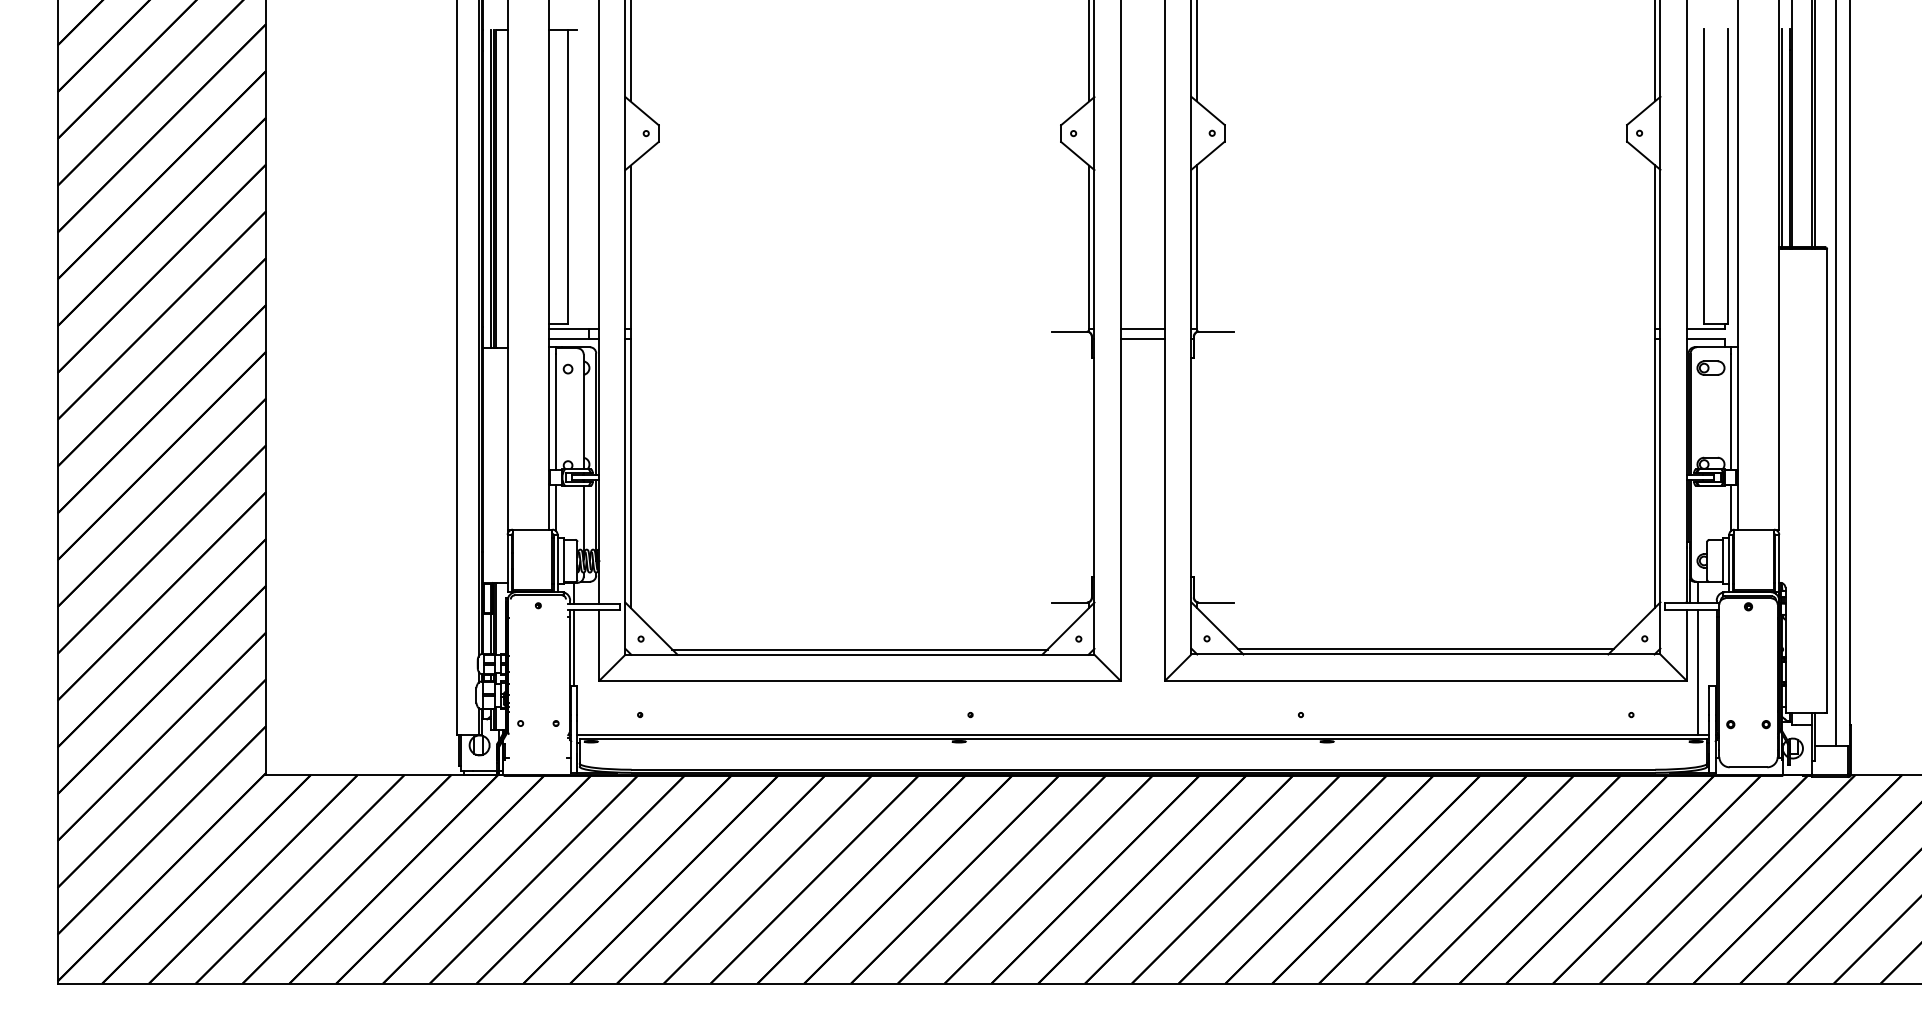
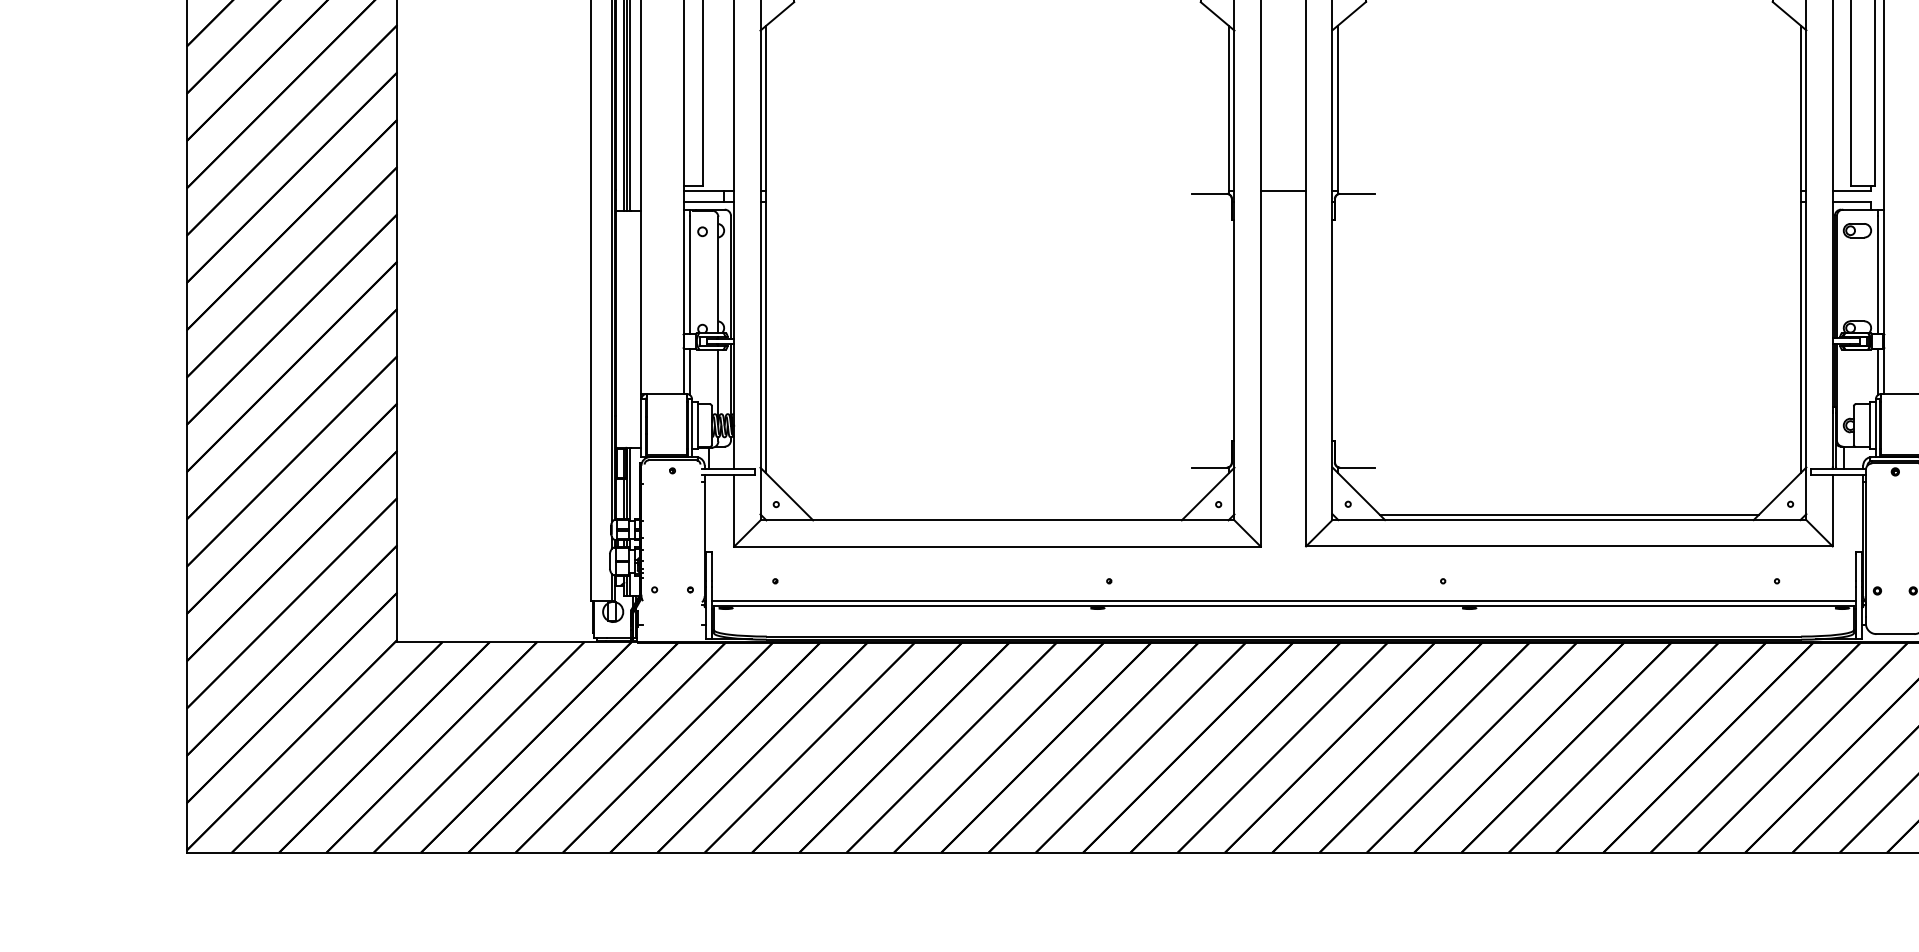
line: (1142, 339) -> (1283, 201), removed
line: (573, 647) -> (708, 513), removed
line: (859, 649) -> (997, 515), removed
line: (1697, 672) -> (1843, 538), removed

